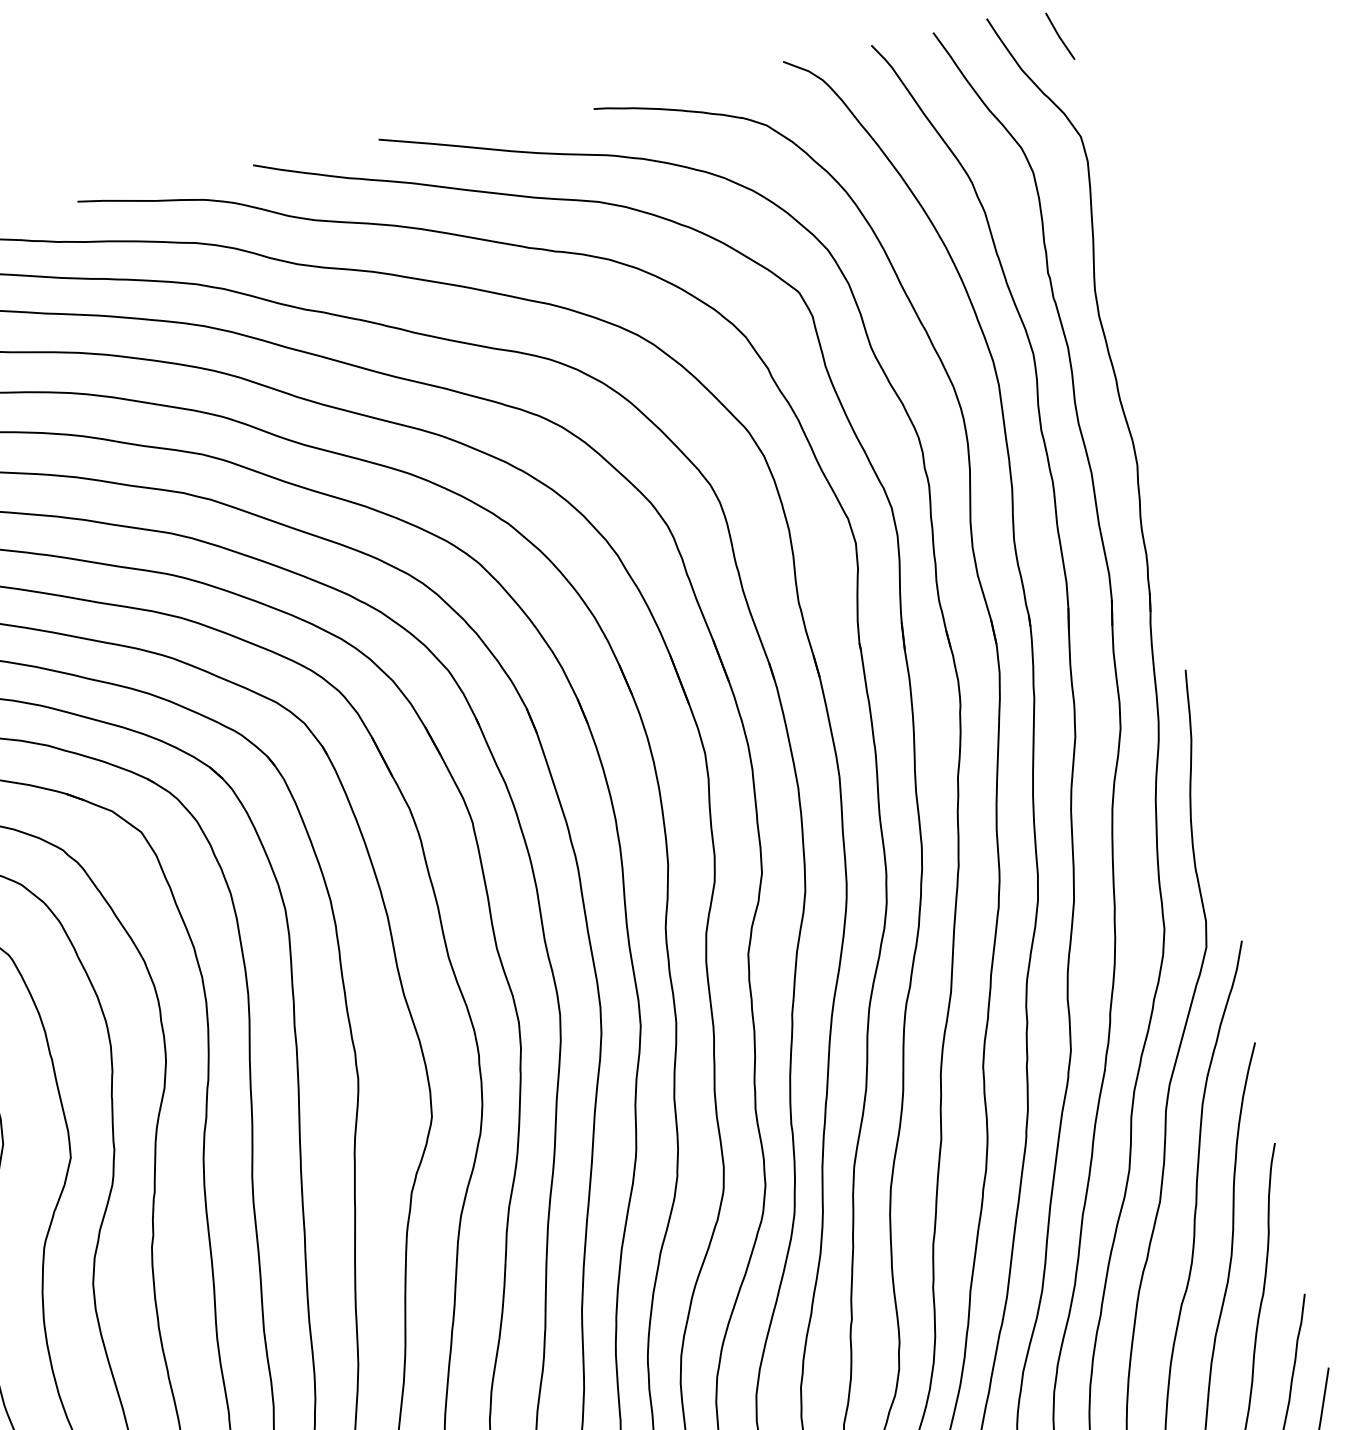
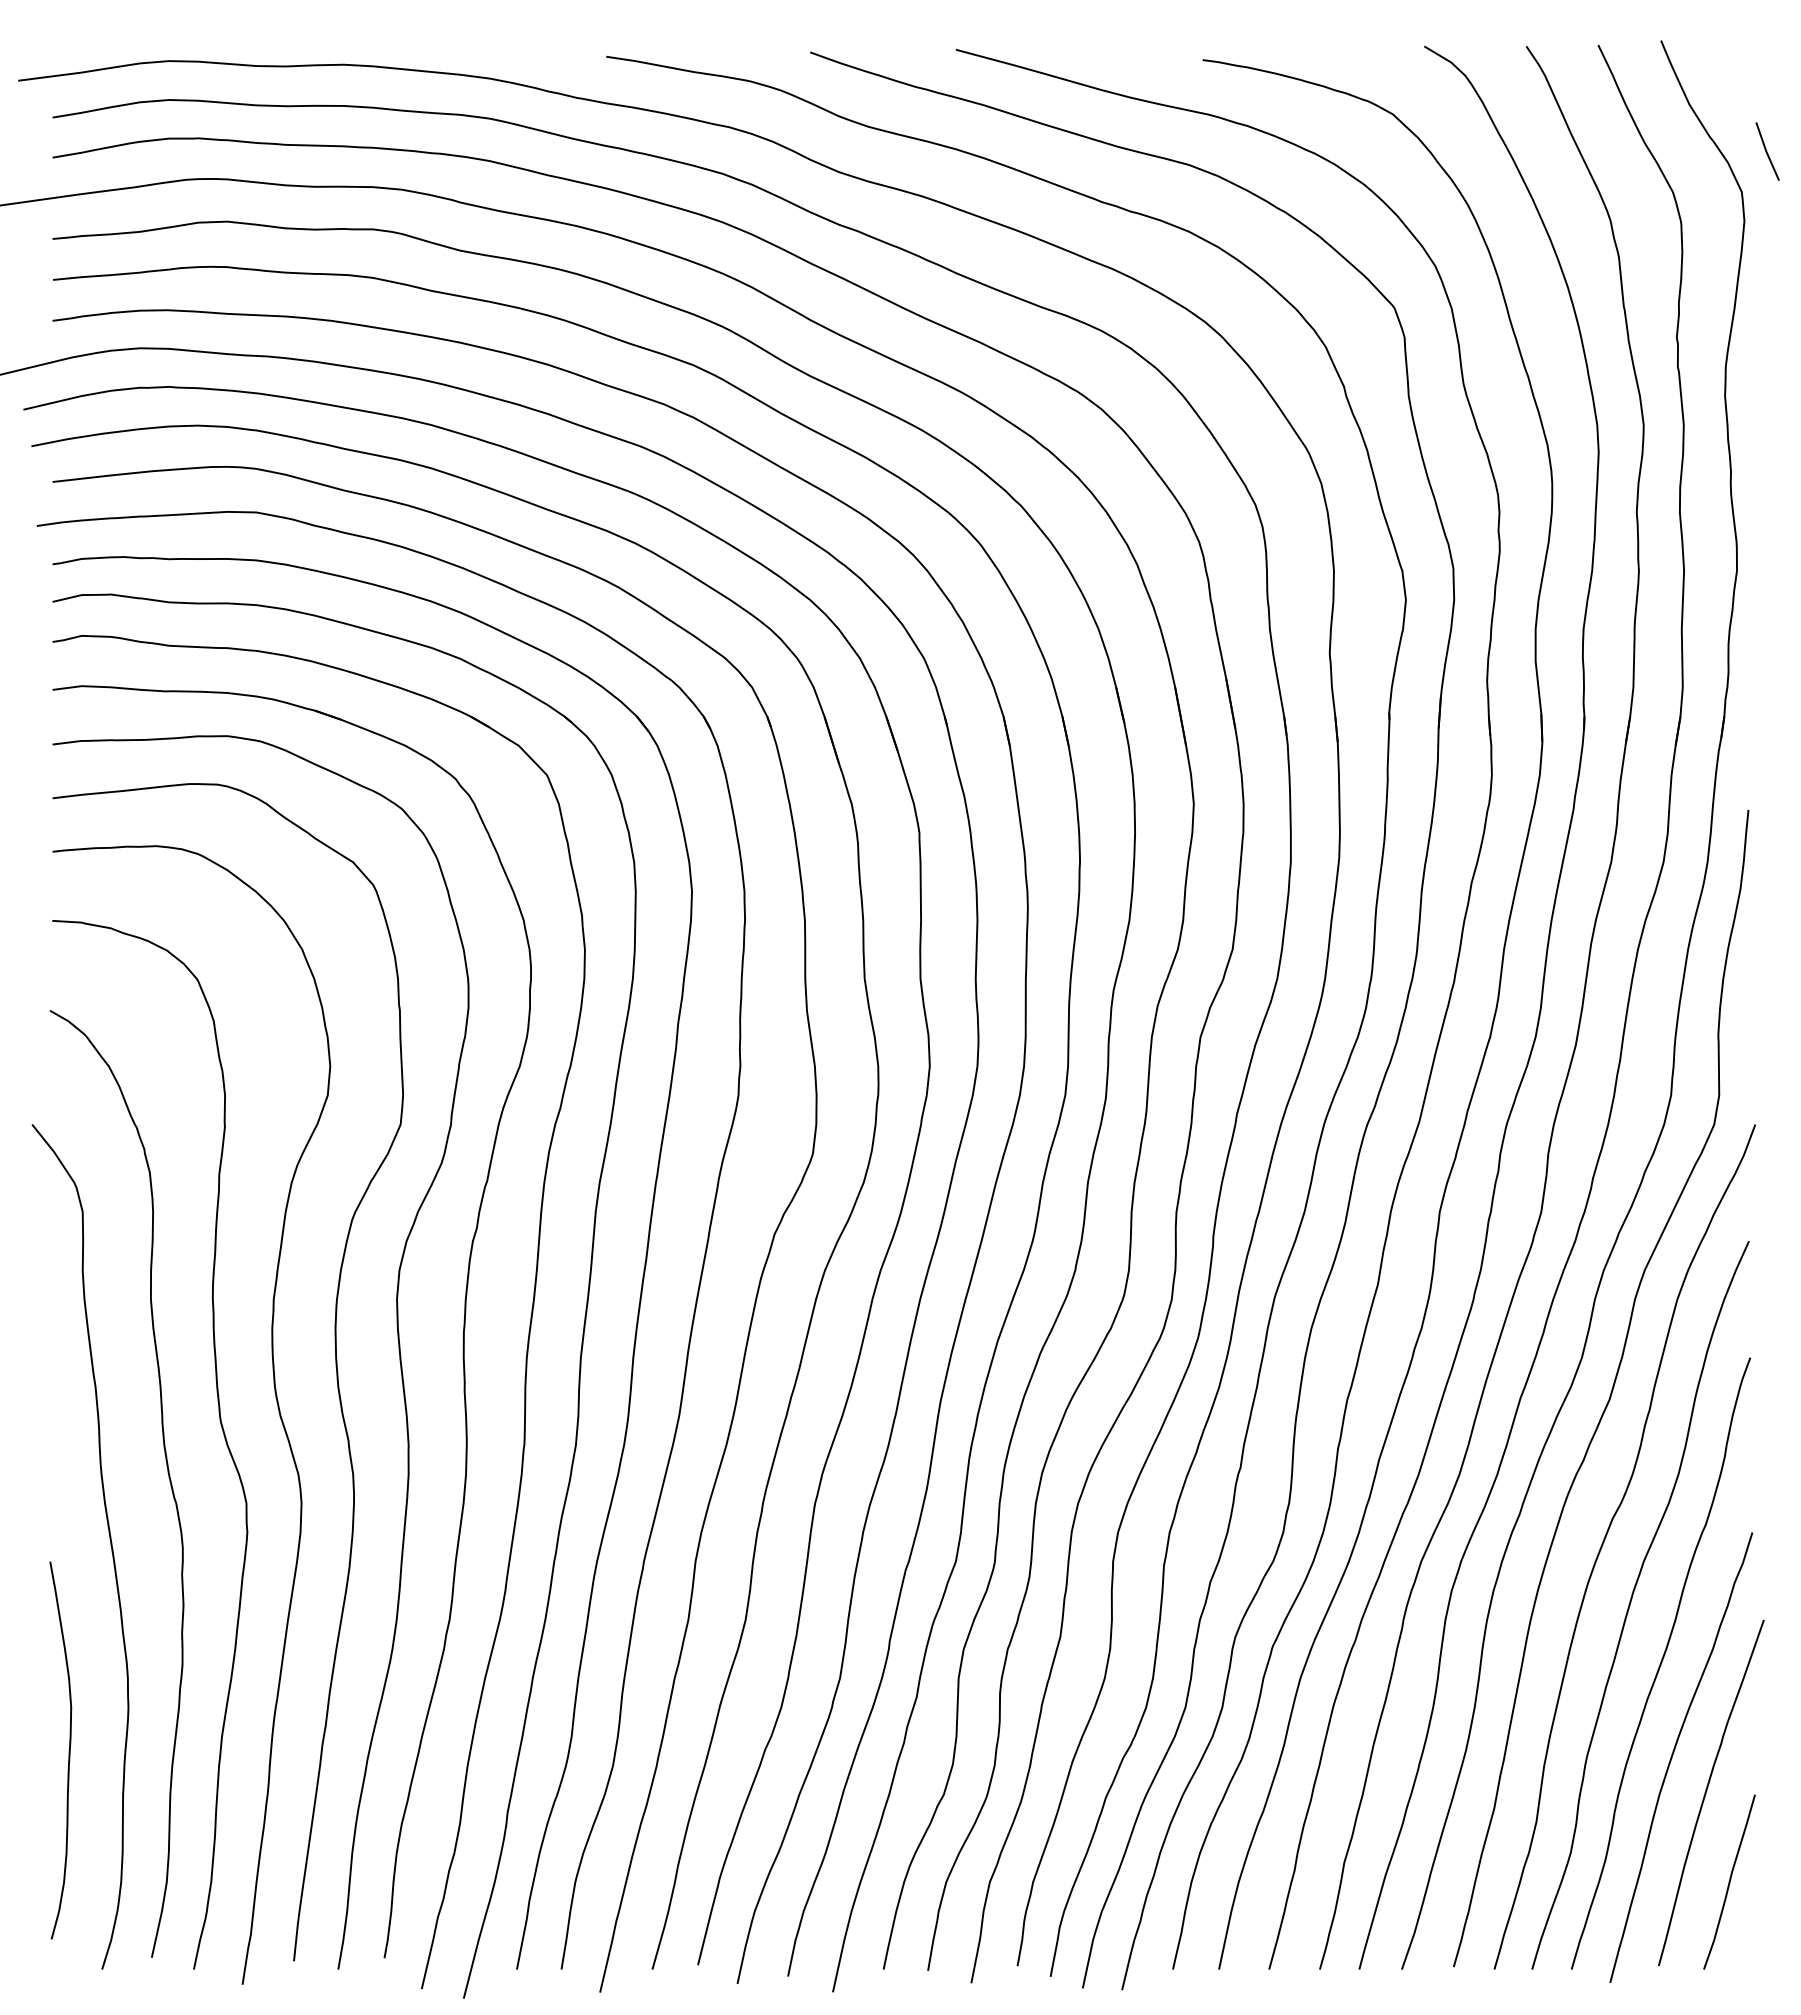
line: (1060, 36) -> (1767, 151), moved

